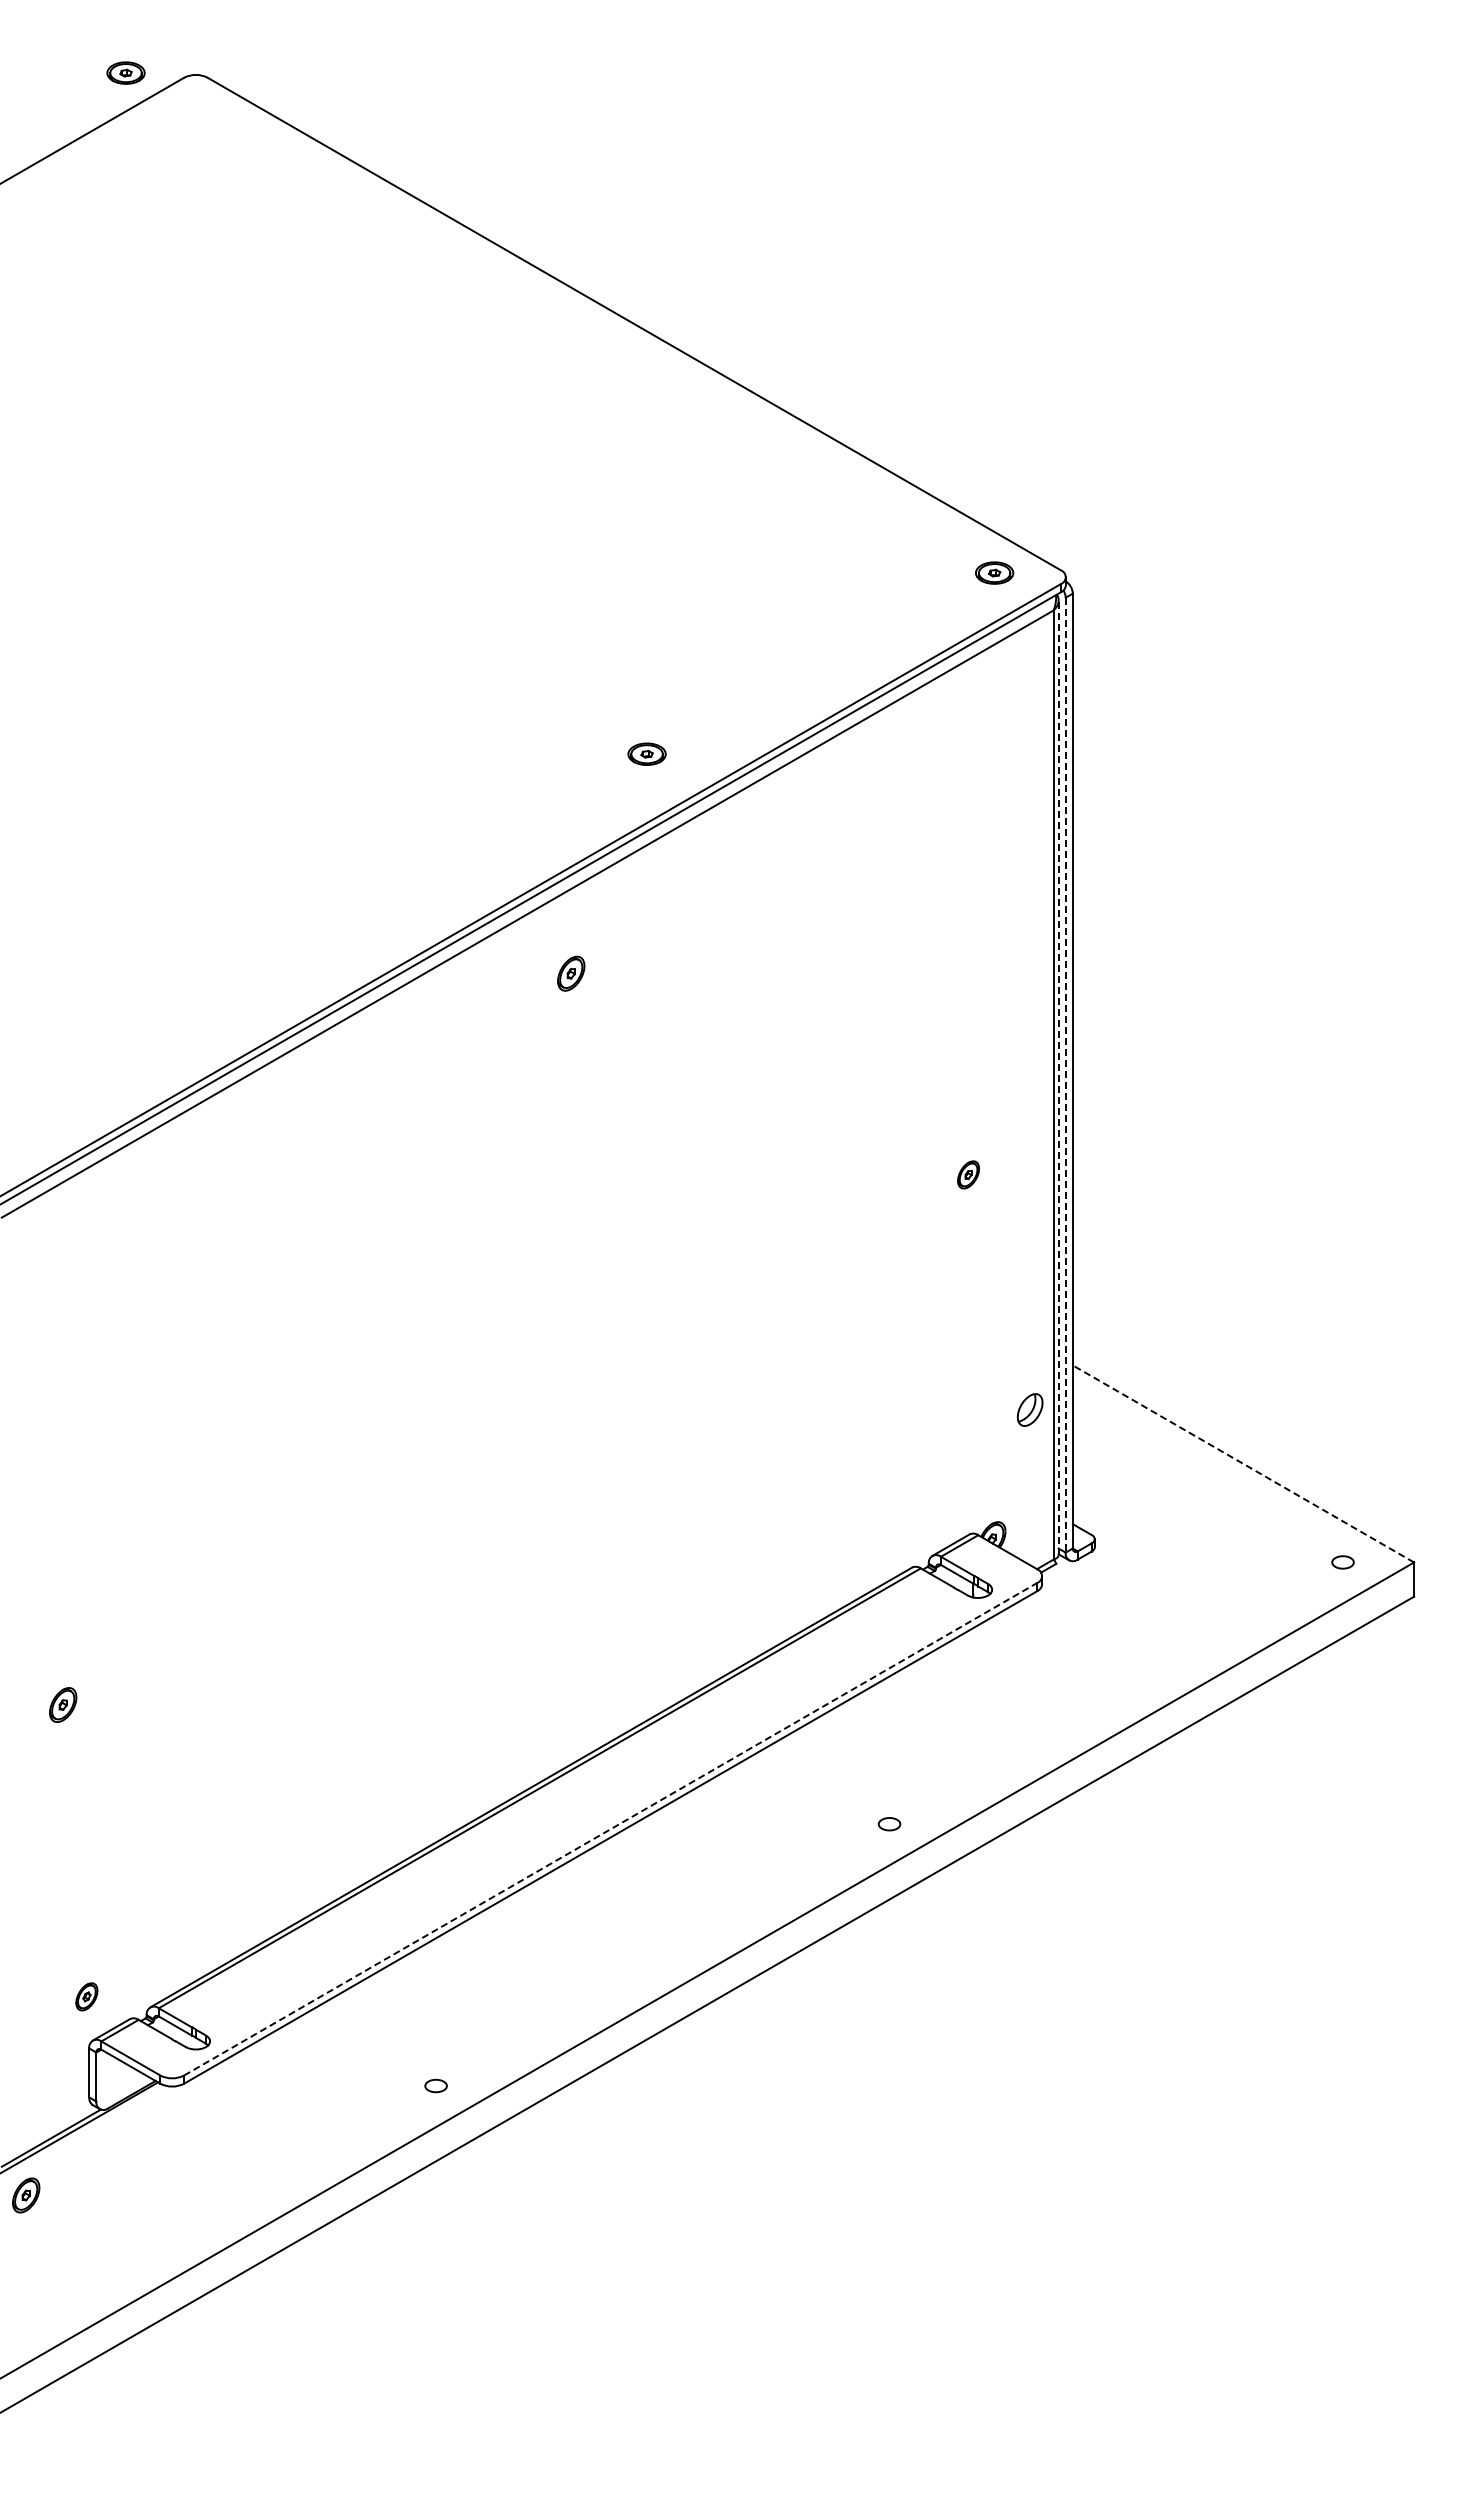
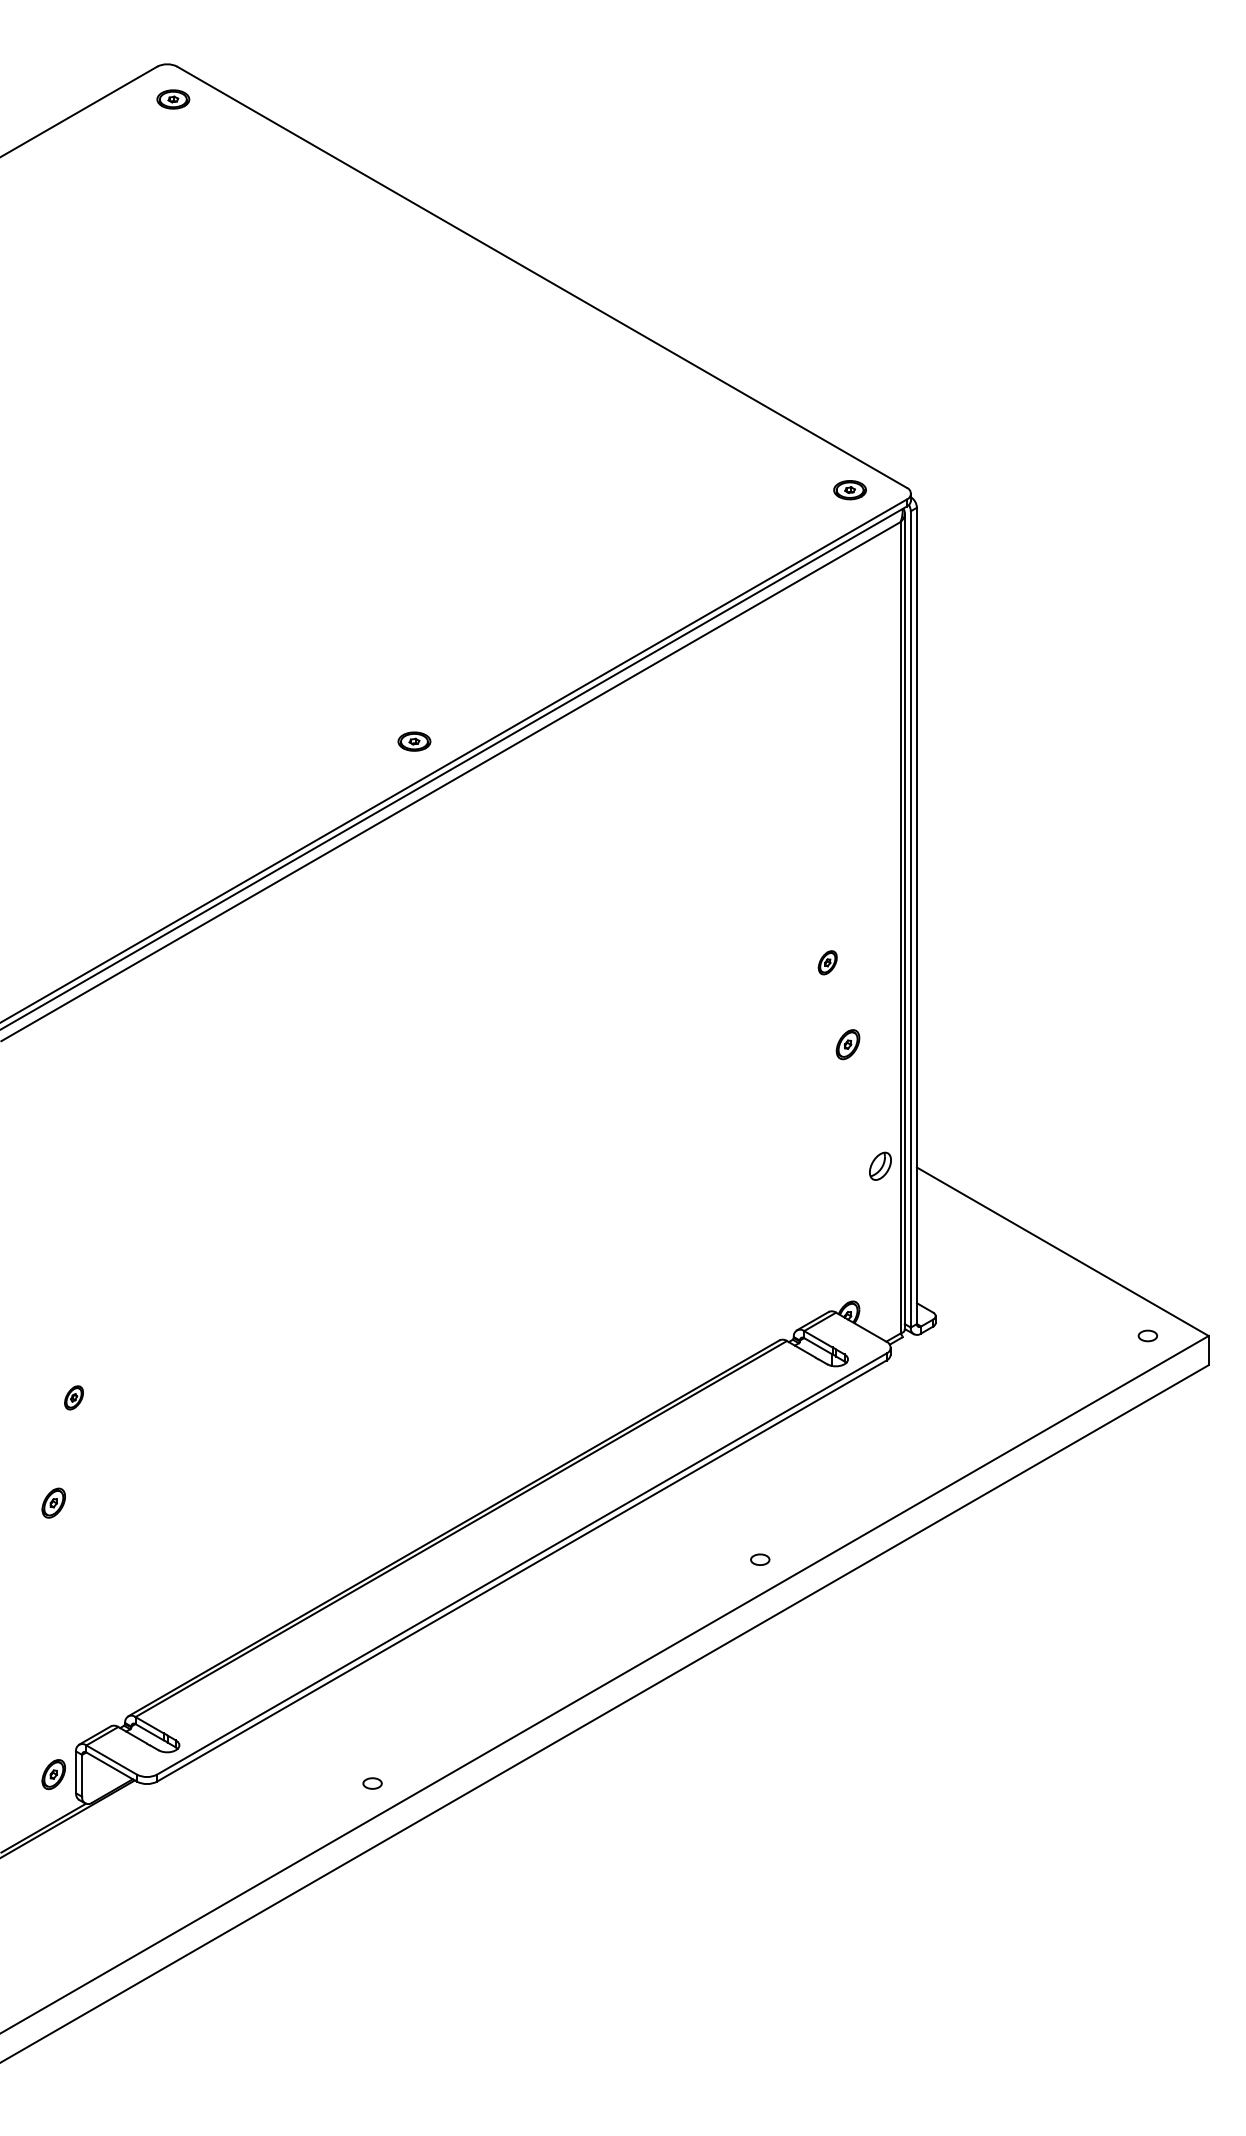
part: (125, 72) -> (172, 98), moved
part: (646, 753) -> (413, 741), moved
part: (571, 973) -> (848, 1044), moved
line: (1065, 1075) -> (910, 919), dashed -> solid
line: (1058, 1077) -> (904, 921), dashed -> solid
part: (968, 1174) -> (827, 962), moved
part: (1029, 1409) -> (879, 1165), moved
line: (1243, 1463) -> (1062, 1251), dashed -> solid
part: (63, 1704) -> (54, 1502), moved
line: (610, 1829) -> (521, 1564), dashed -> solid
part: (86, 1996) -> (73, 1397), moved
part: (26, 2195) -> (54, 1774), moved

